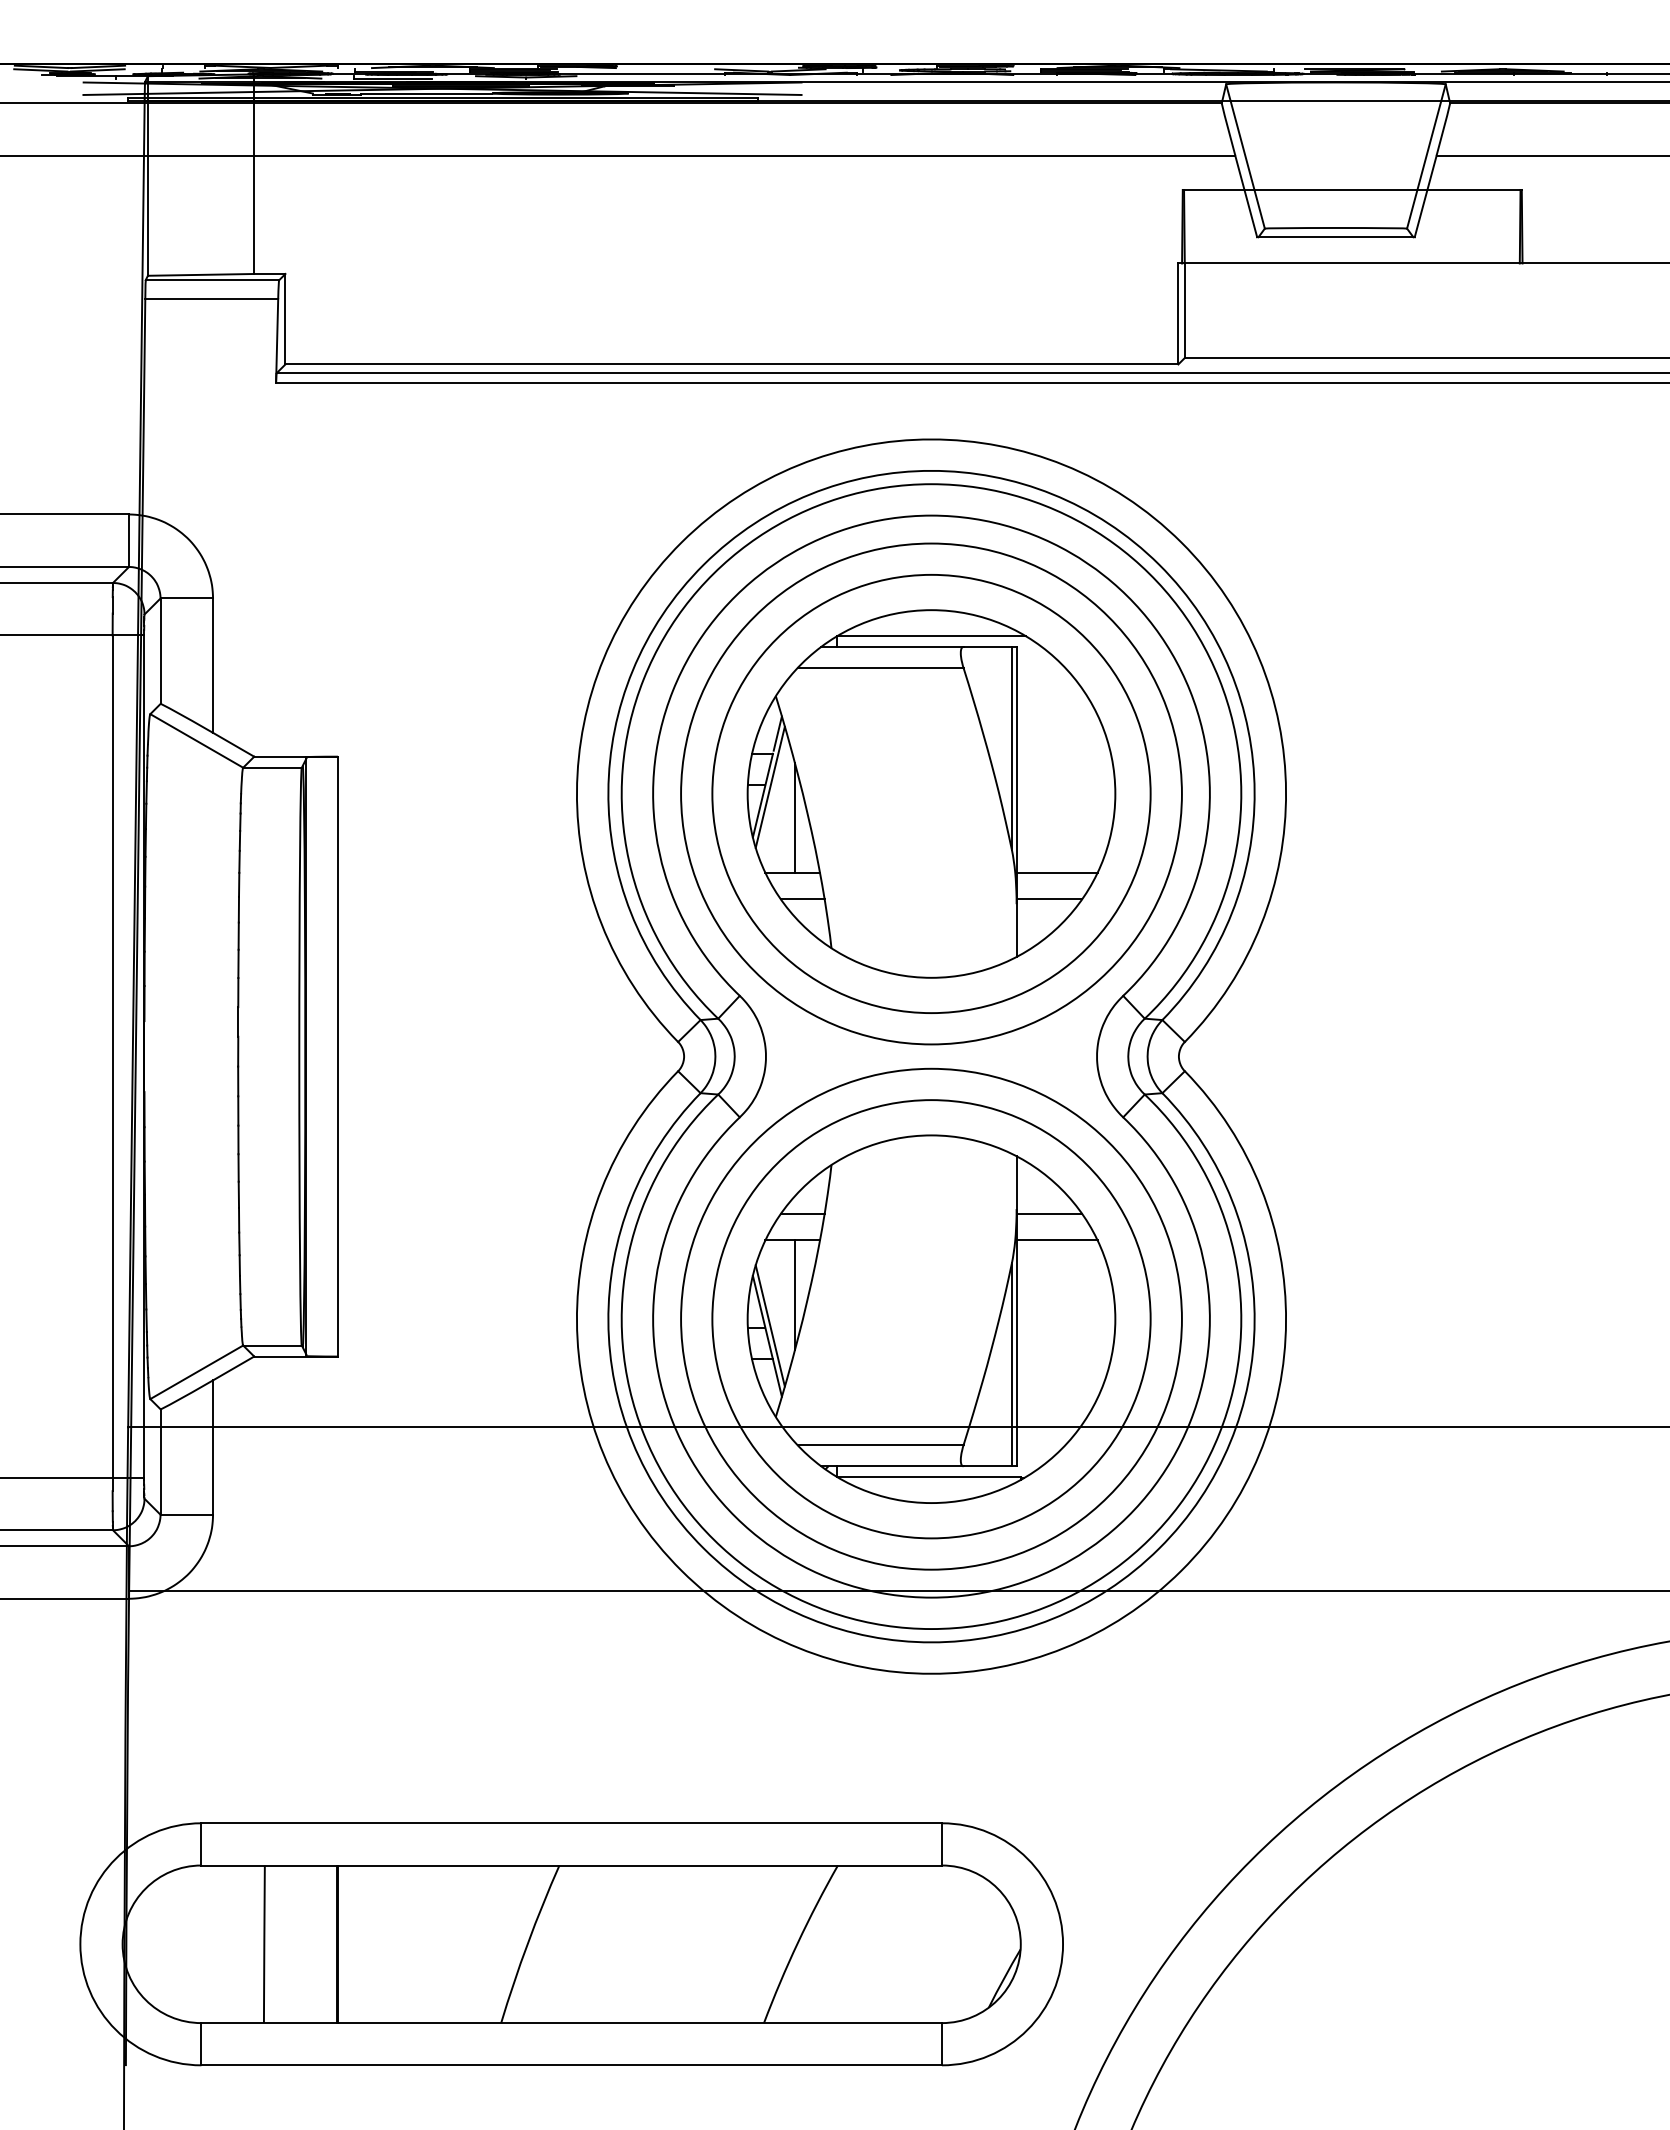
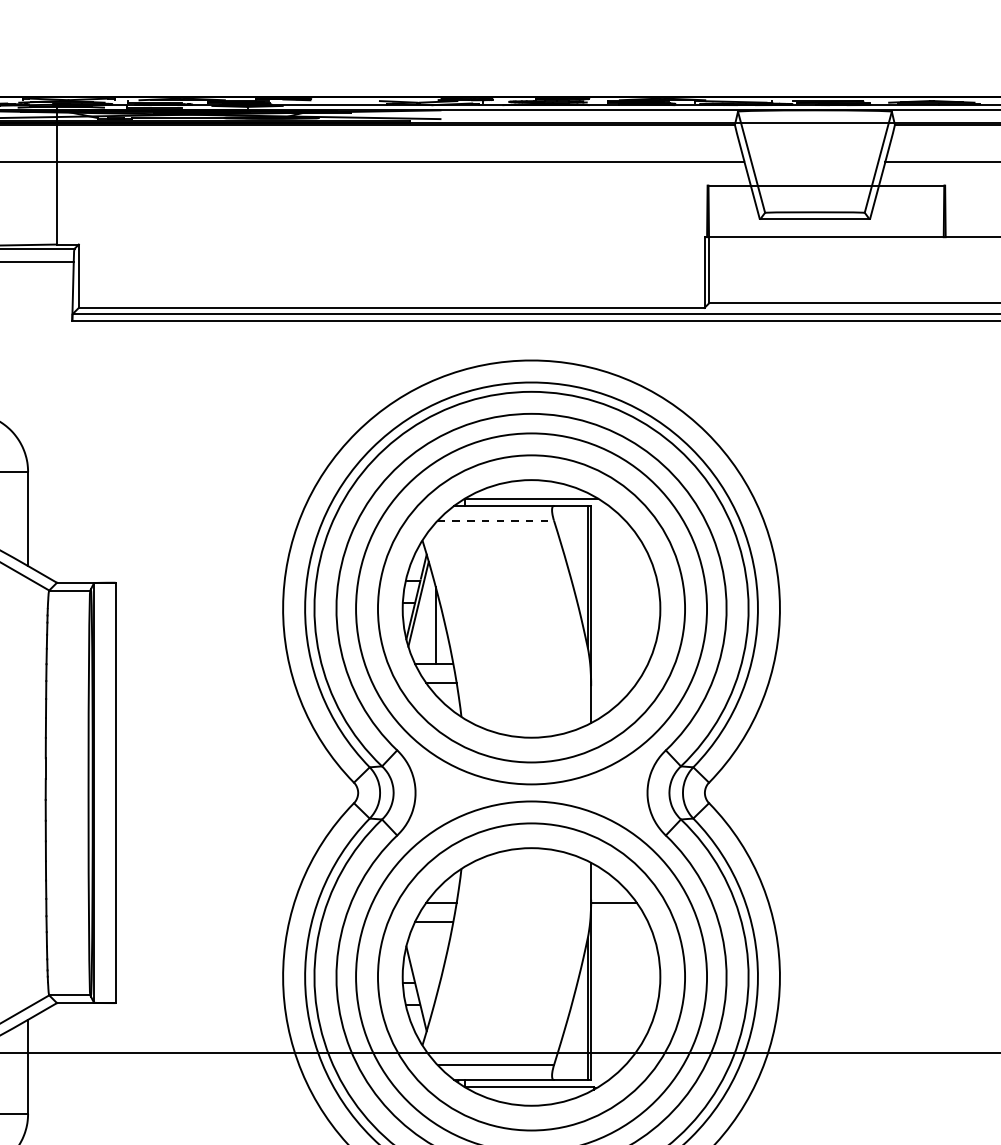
line: (880, 667) -> (495, 520), solid -> dashed
line: (1056, 872) -> (619, 663), removed
line: (1049, 899) -> (614, 682), removed
line: (1056, 1240) -> (619, 921), removed
line: (794, 1295) -> (435, 960), removed
line: (769, 1325) -> (418, 981), removed

